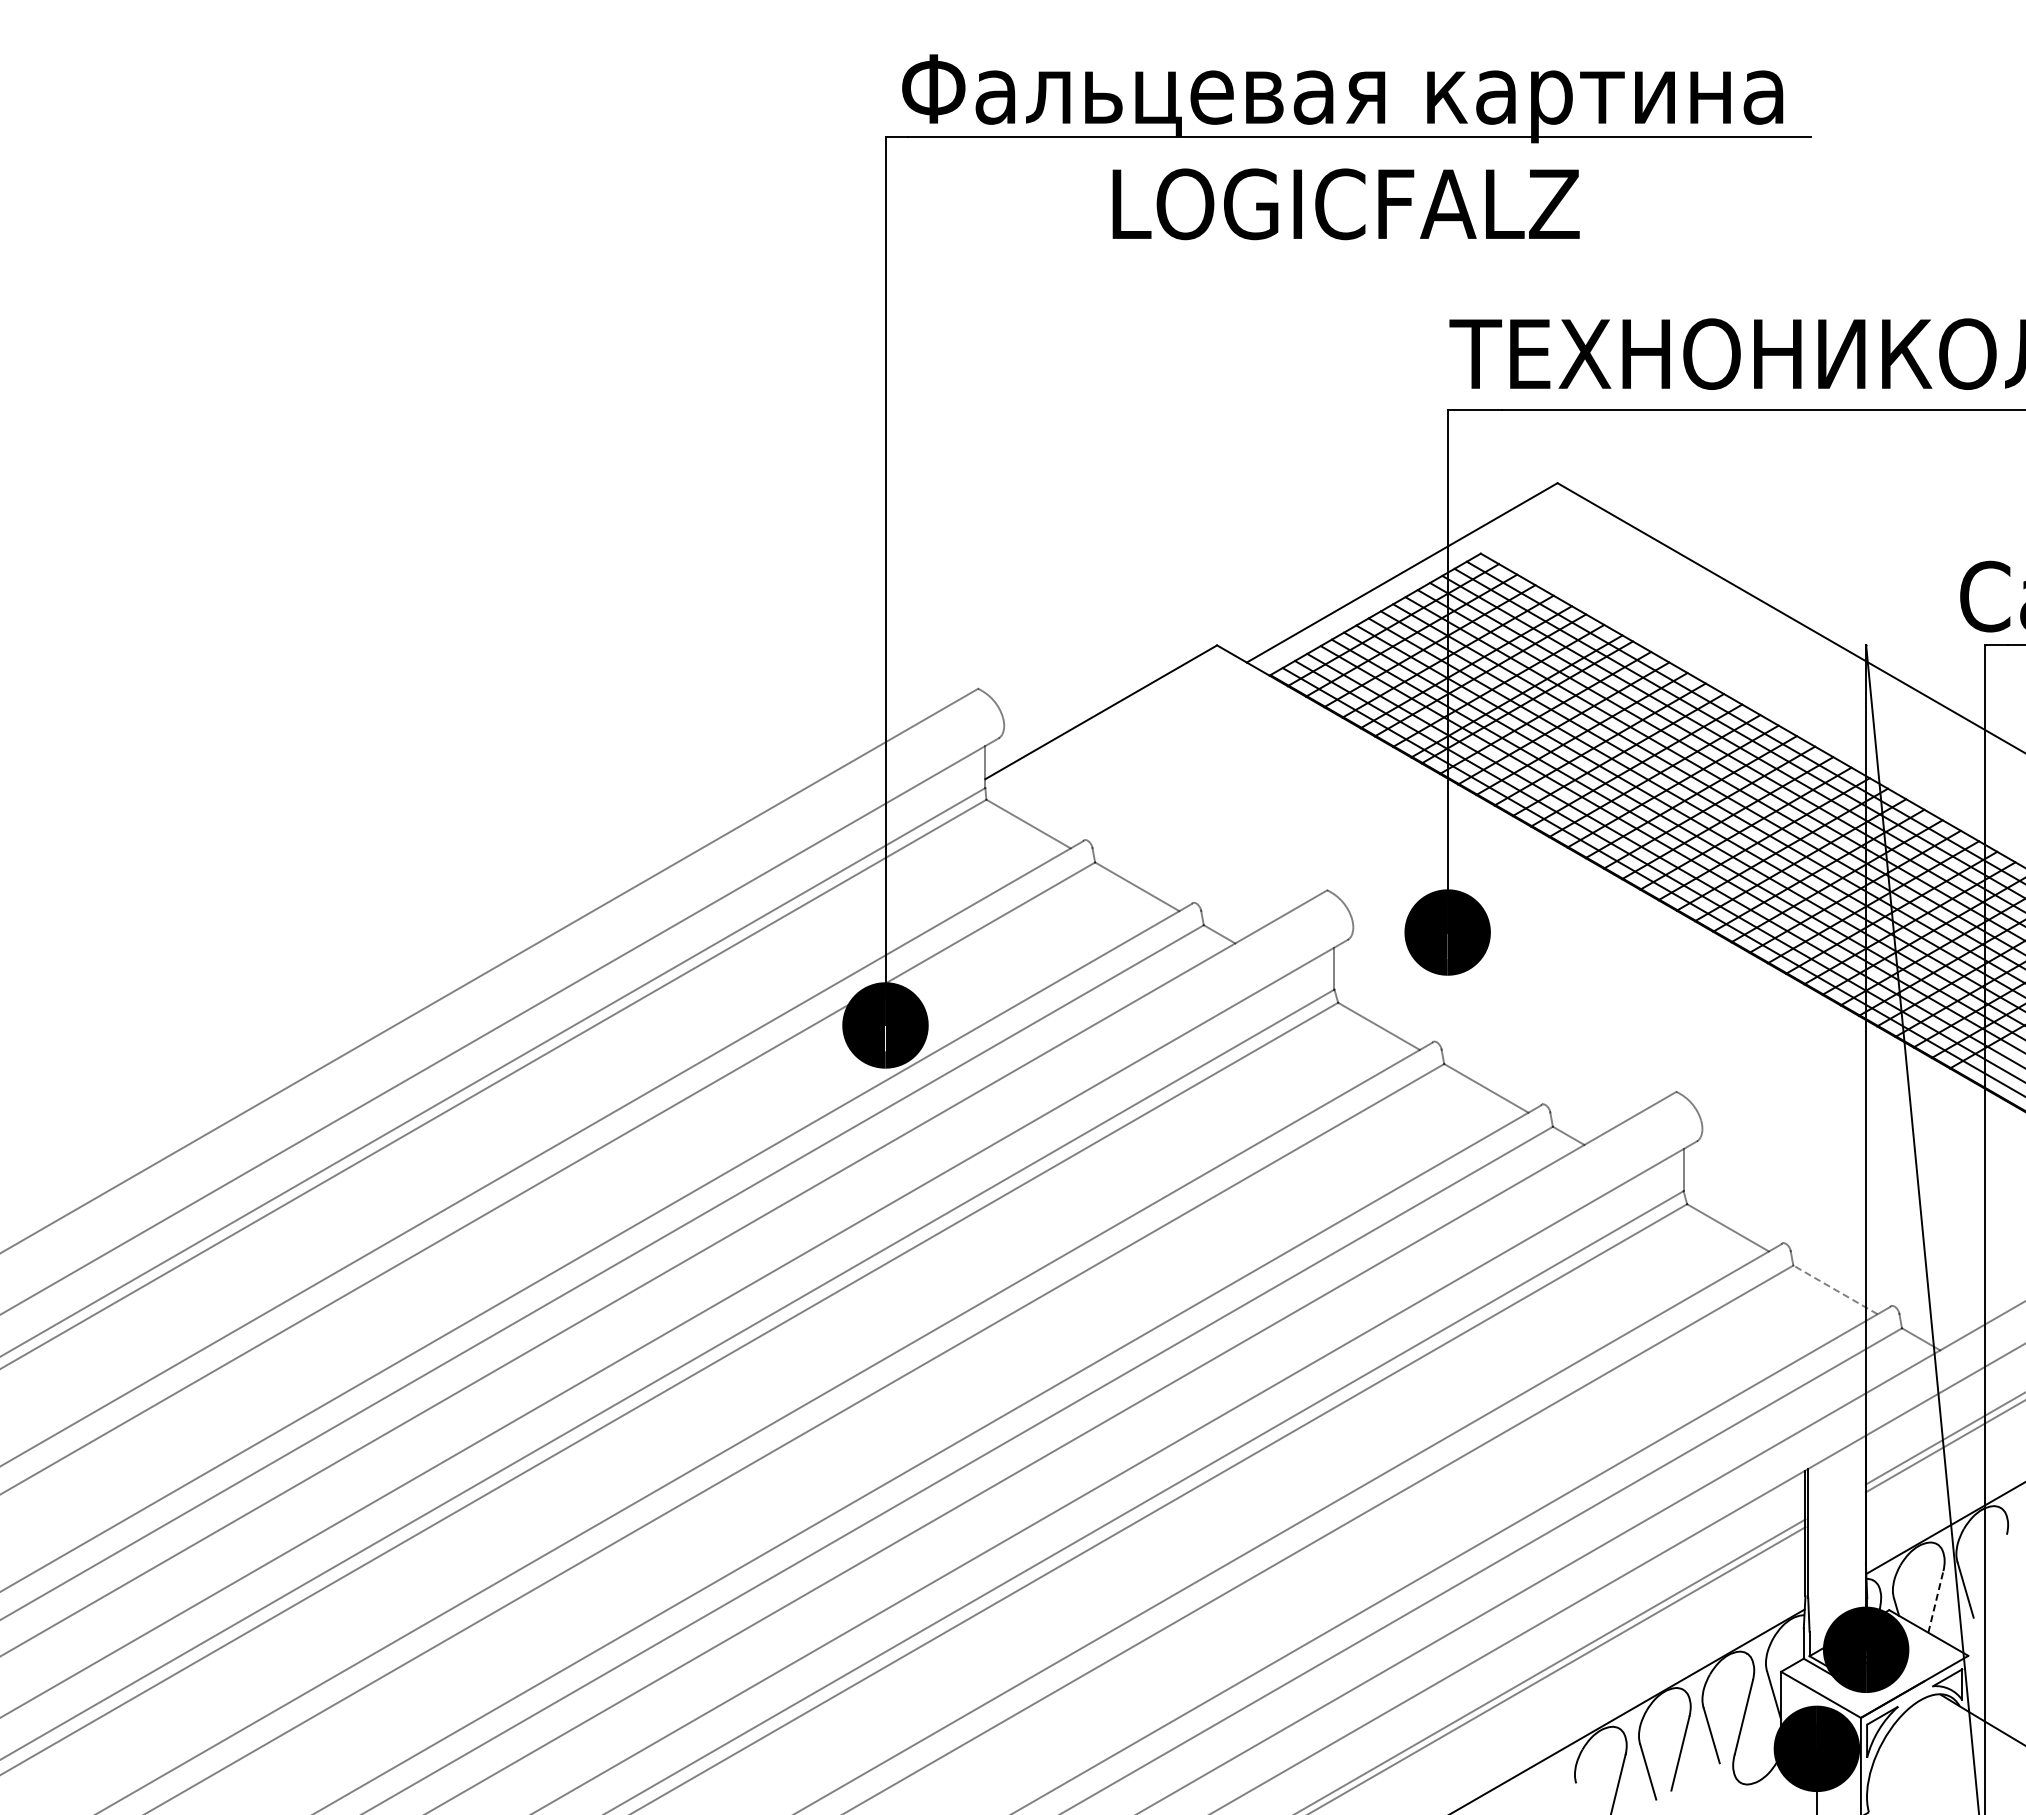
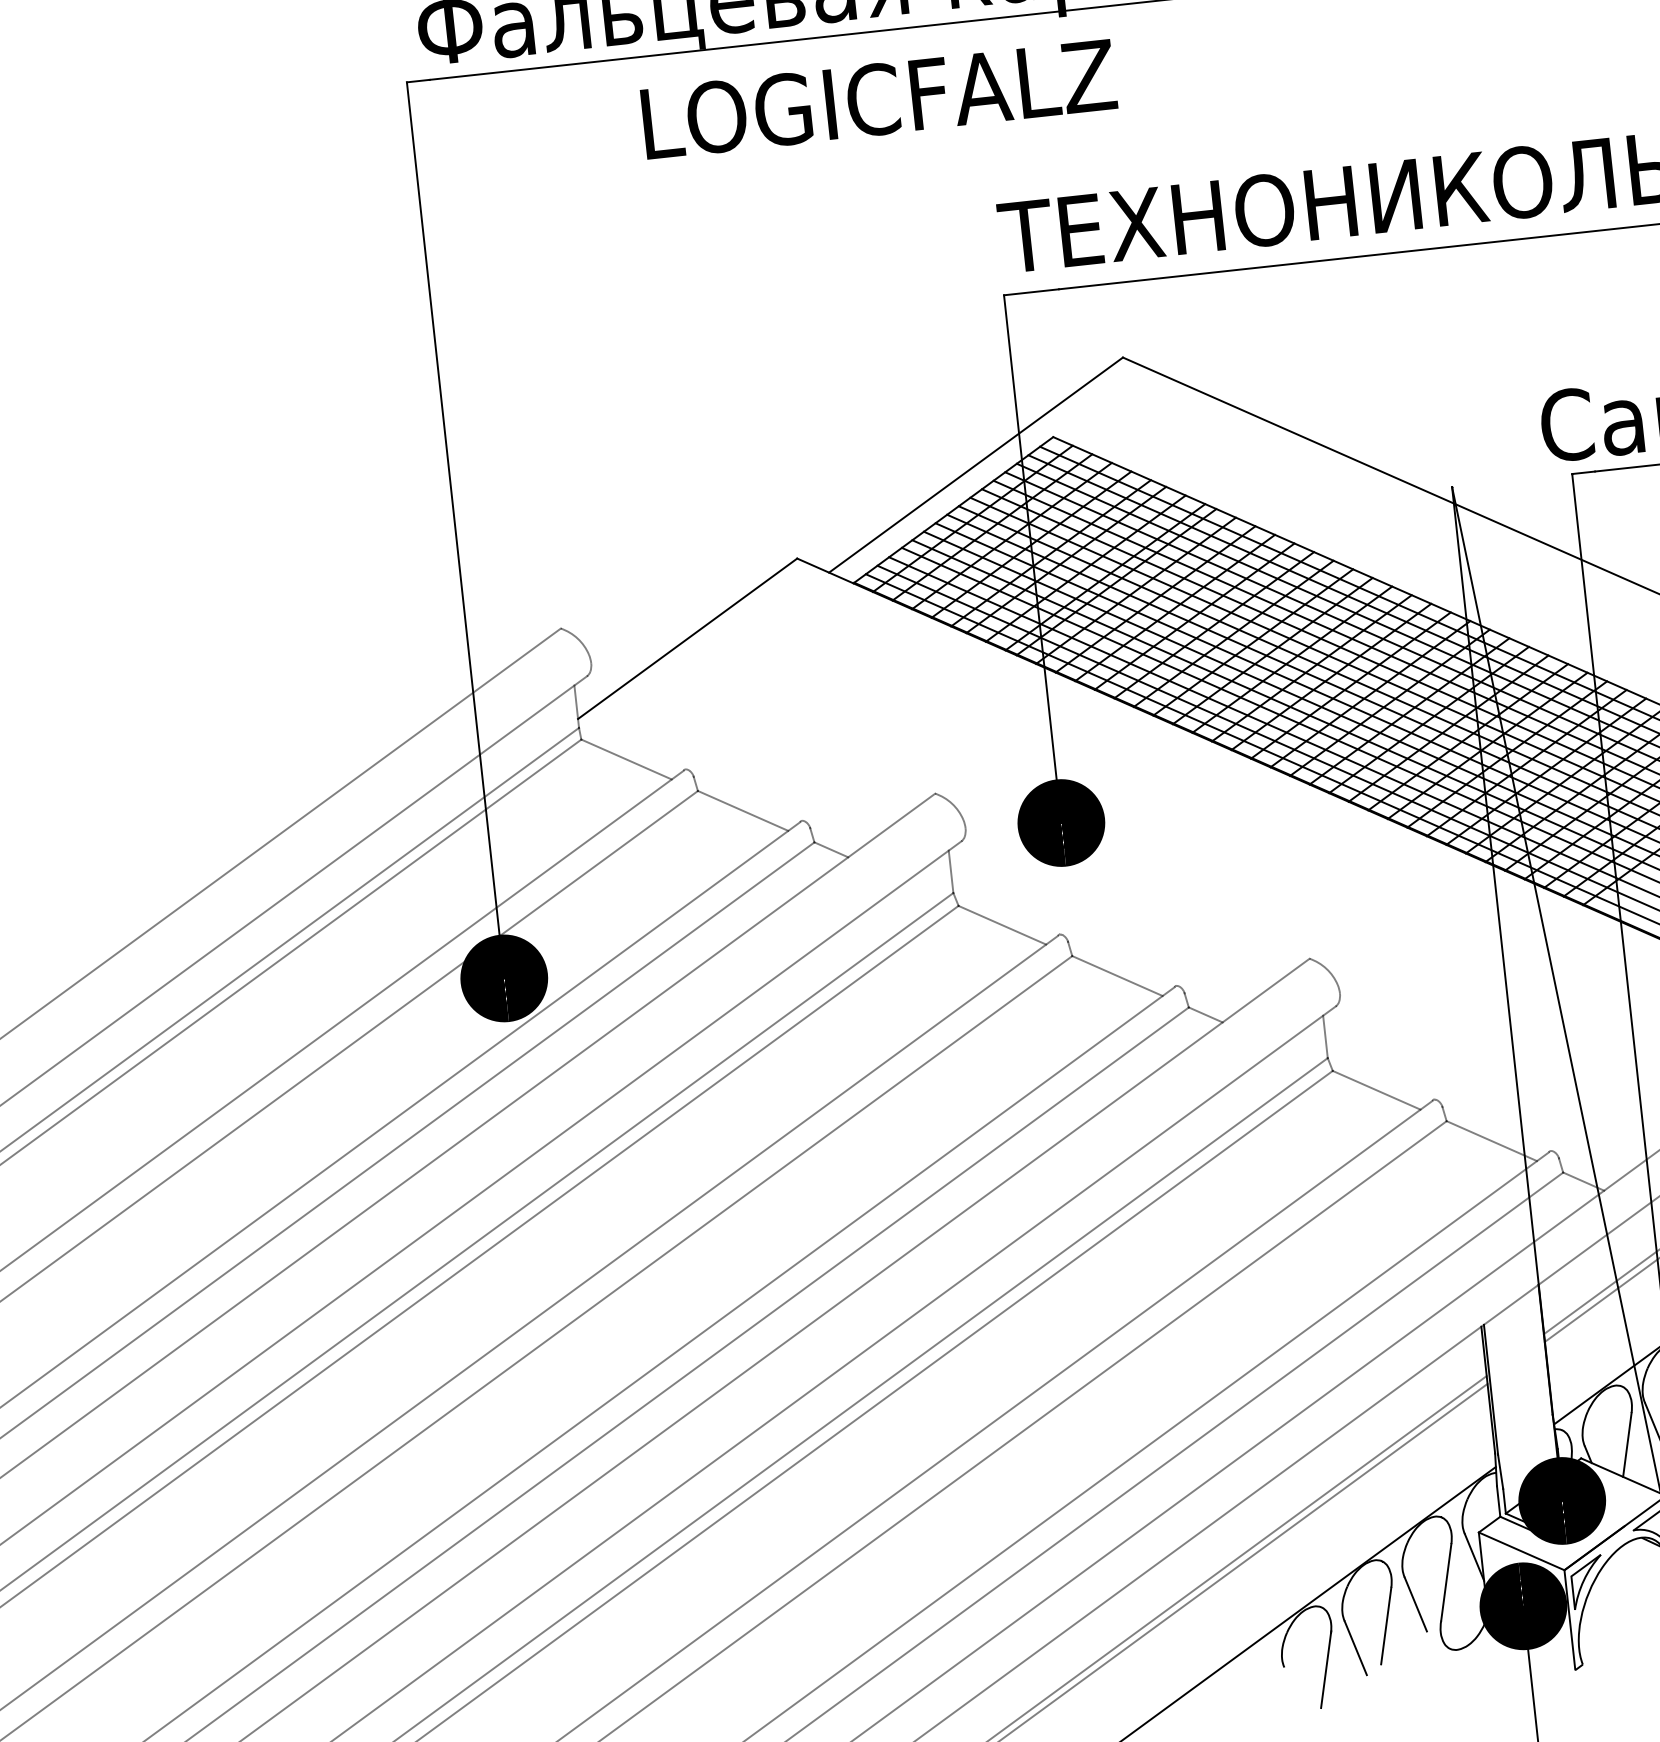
line: (1835, 1289) -> (1491, 1140), dashed -> solid
line: (1935, 1601) -> (1626, 1444), dashed -> solid

